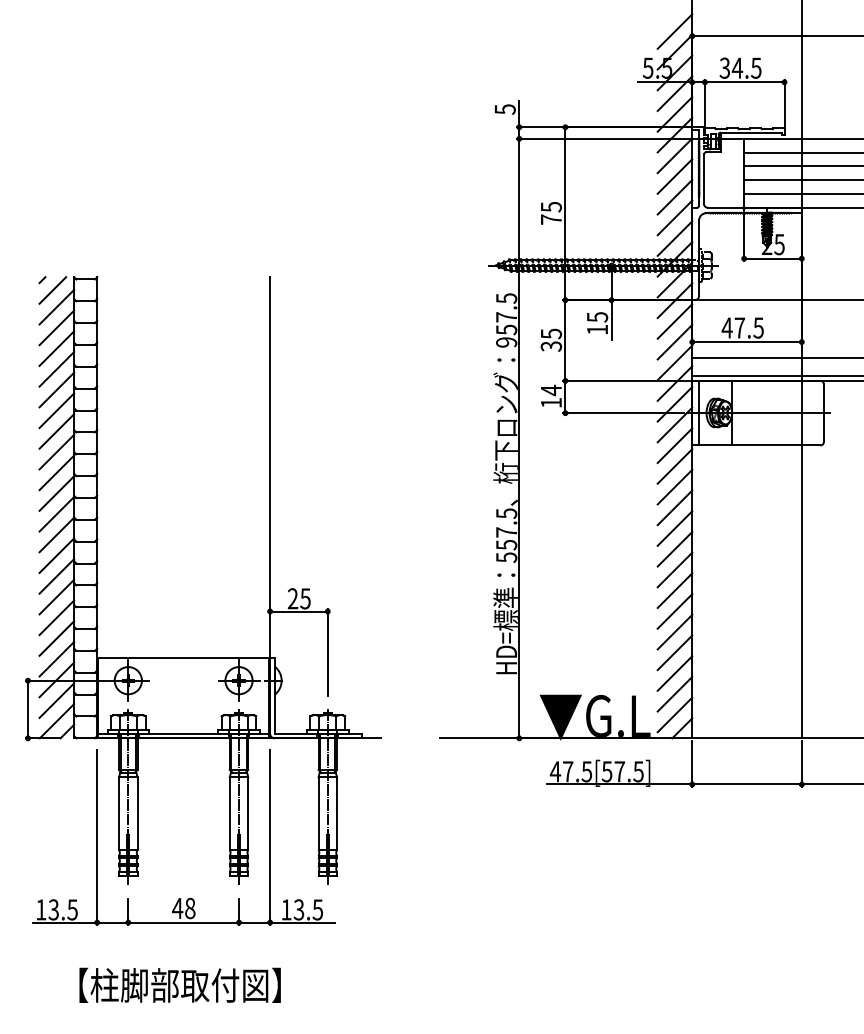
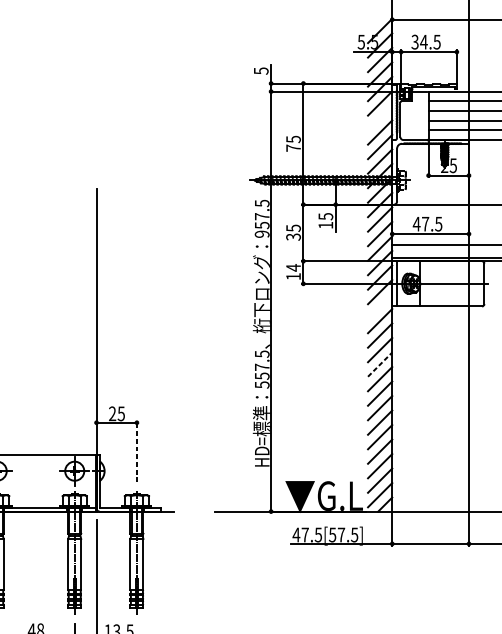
line: (674, 31) -> (379, 16), removed
line: (674, 176) -> (379, 118), removed
line: (674, 445) -> (379, 306), removed
line: (675, 528) -> (380, 364), solid -> dashed
line: (327, 652) -> (136, 451), solid -> dashed

